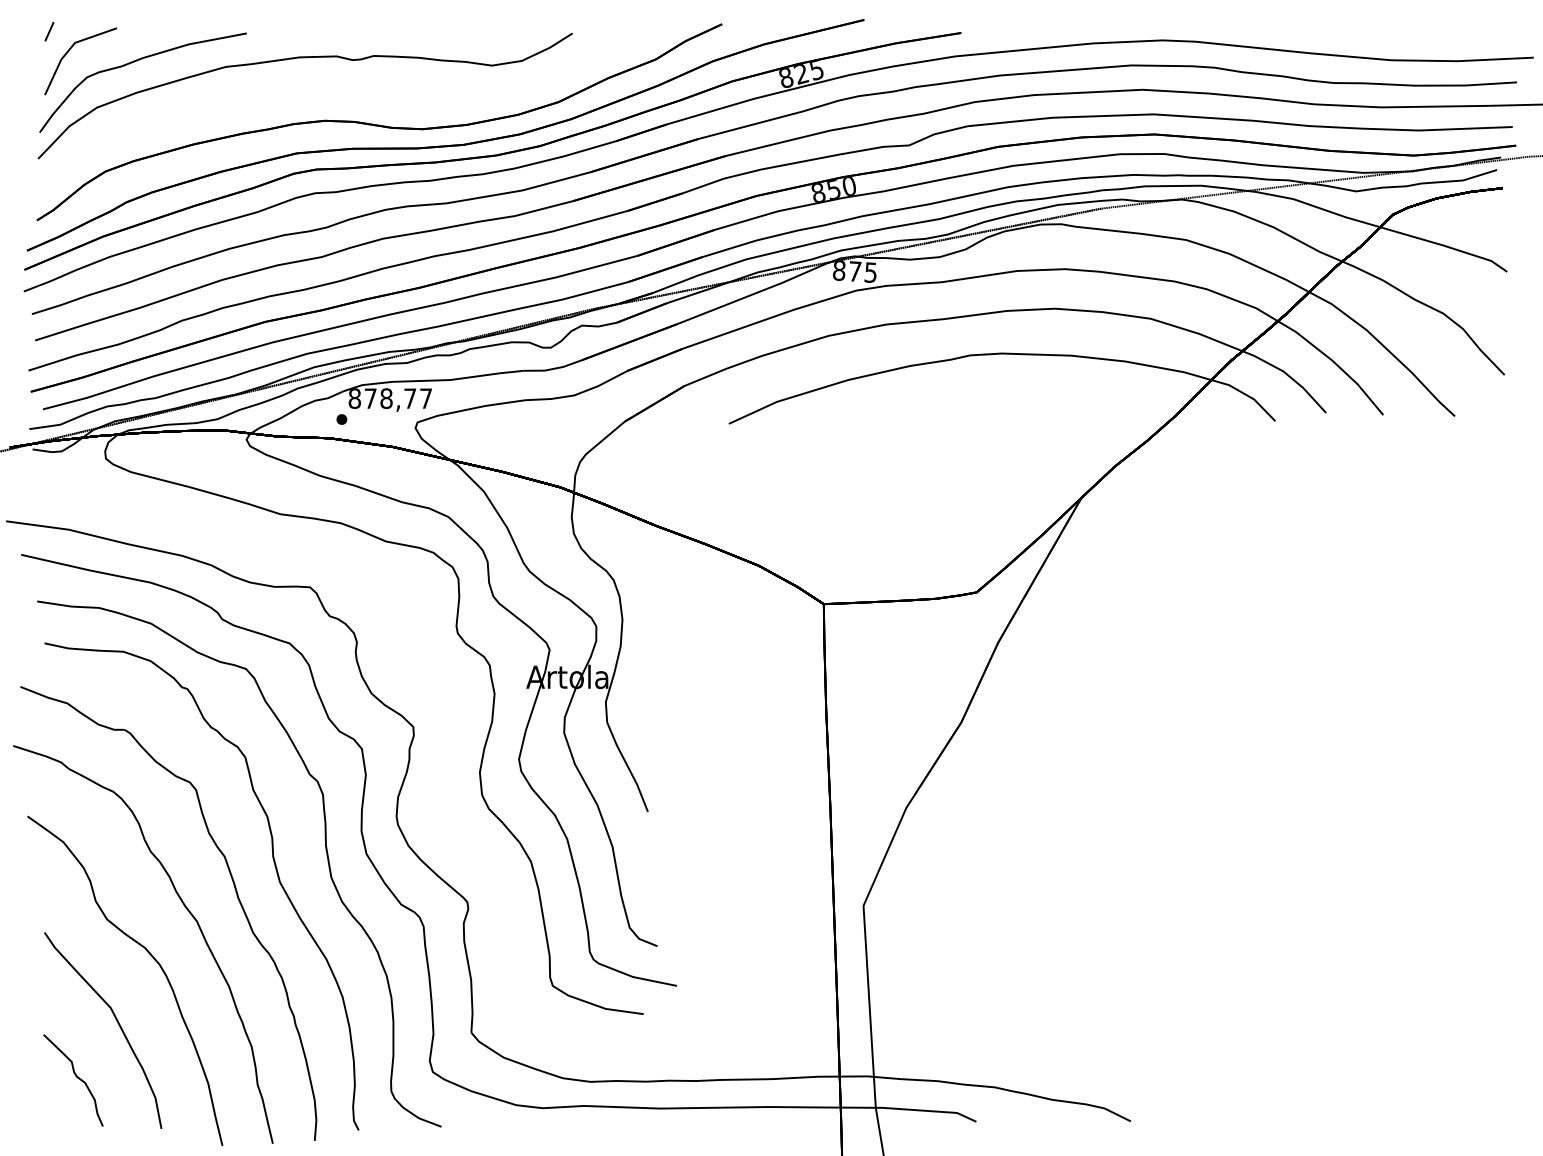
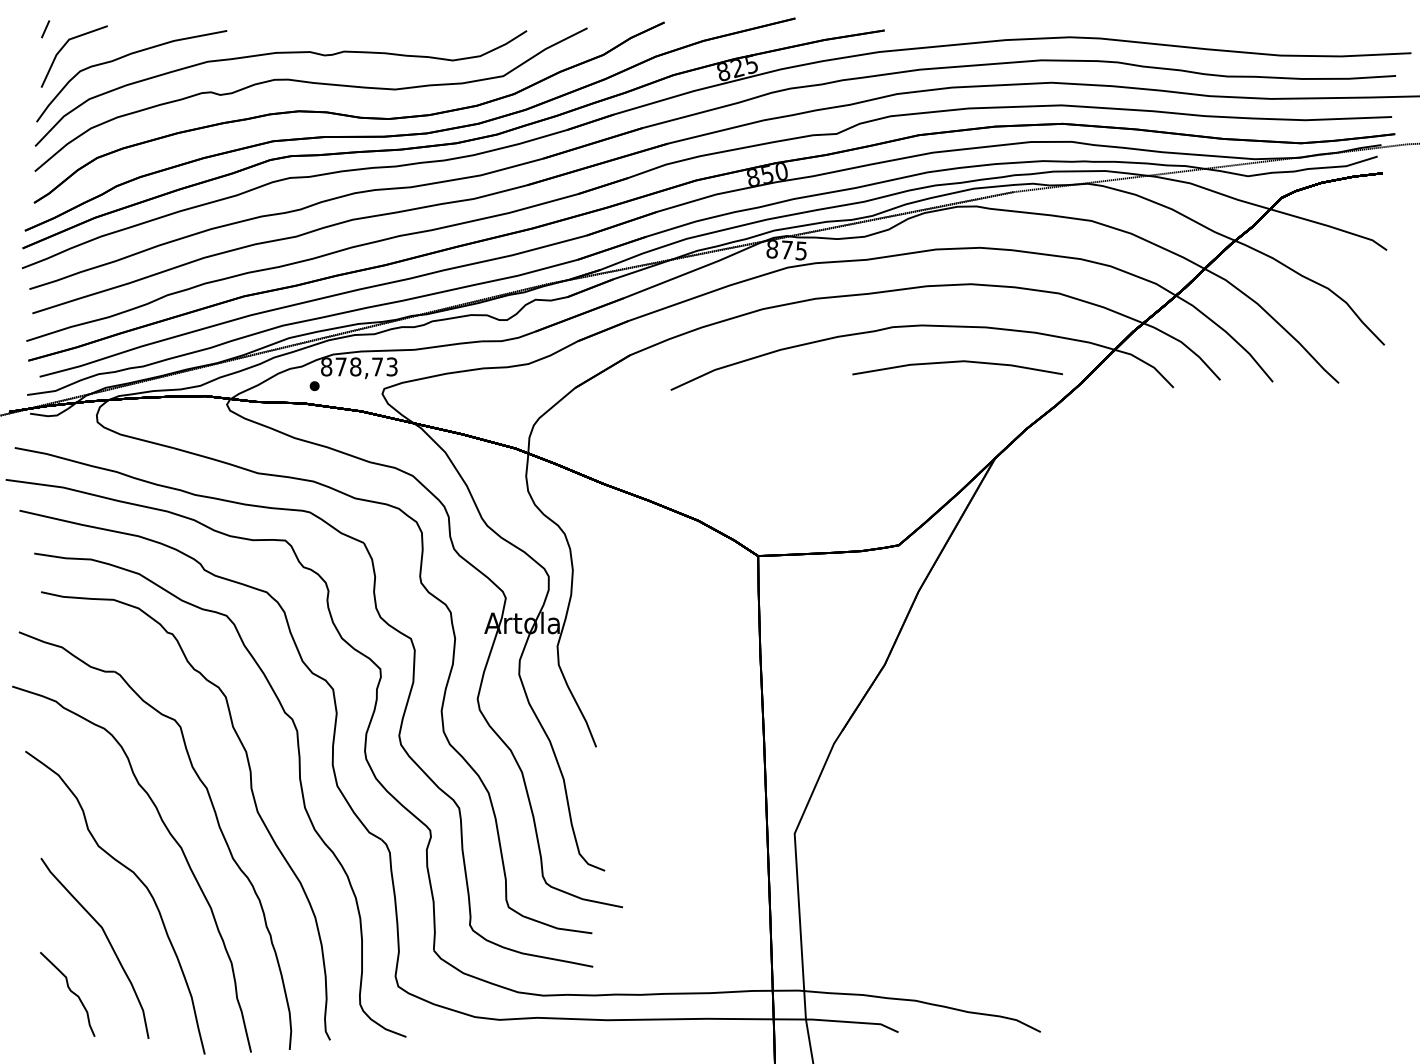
curve: (342, 91) -> (315, 84), added
line: (1040, 393) -> (957, 362), added
text: (425, 398) -> (391, 366), 878,77 -> 878,73
part: (434, 789) -> (399, 726), added

